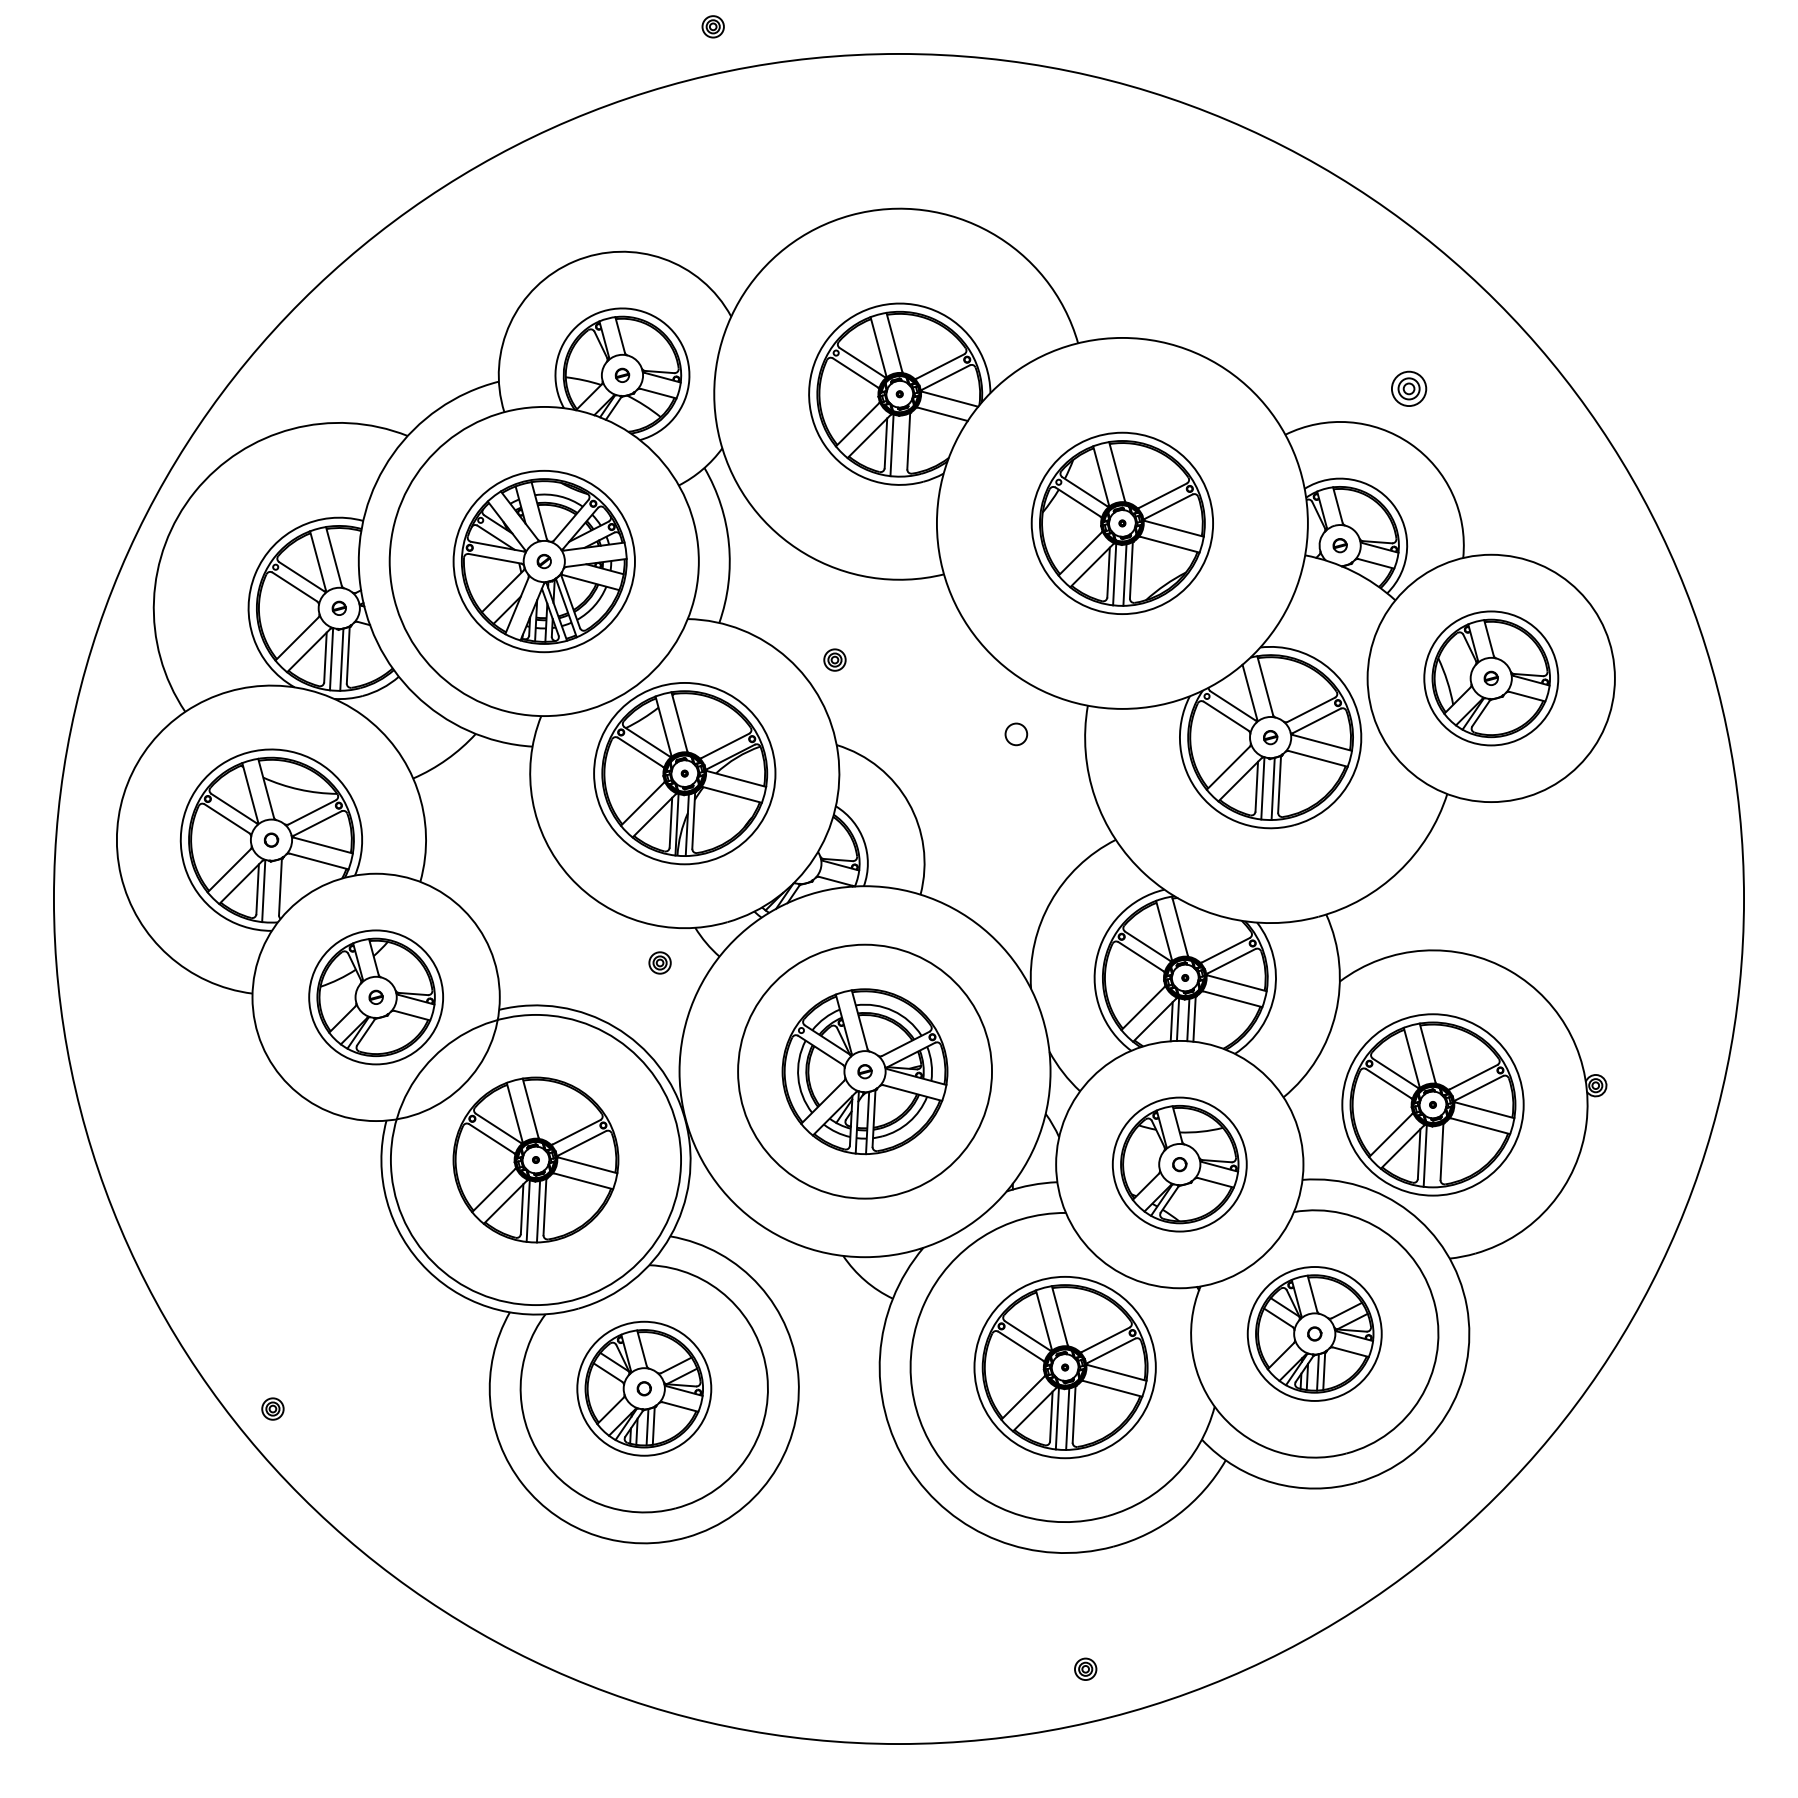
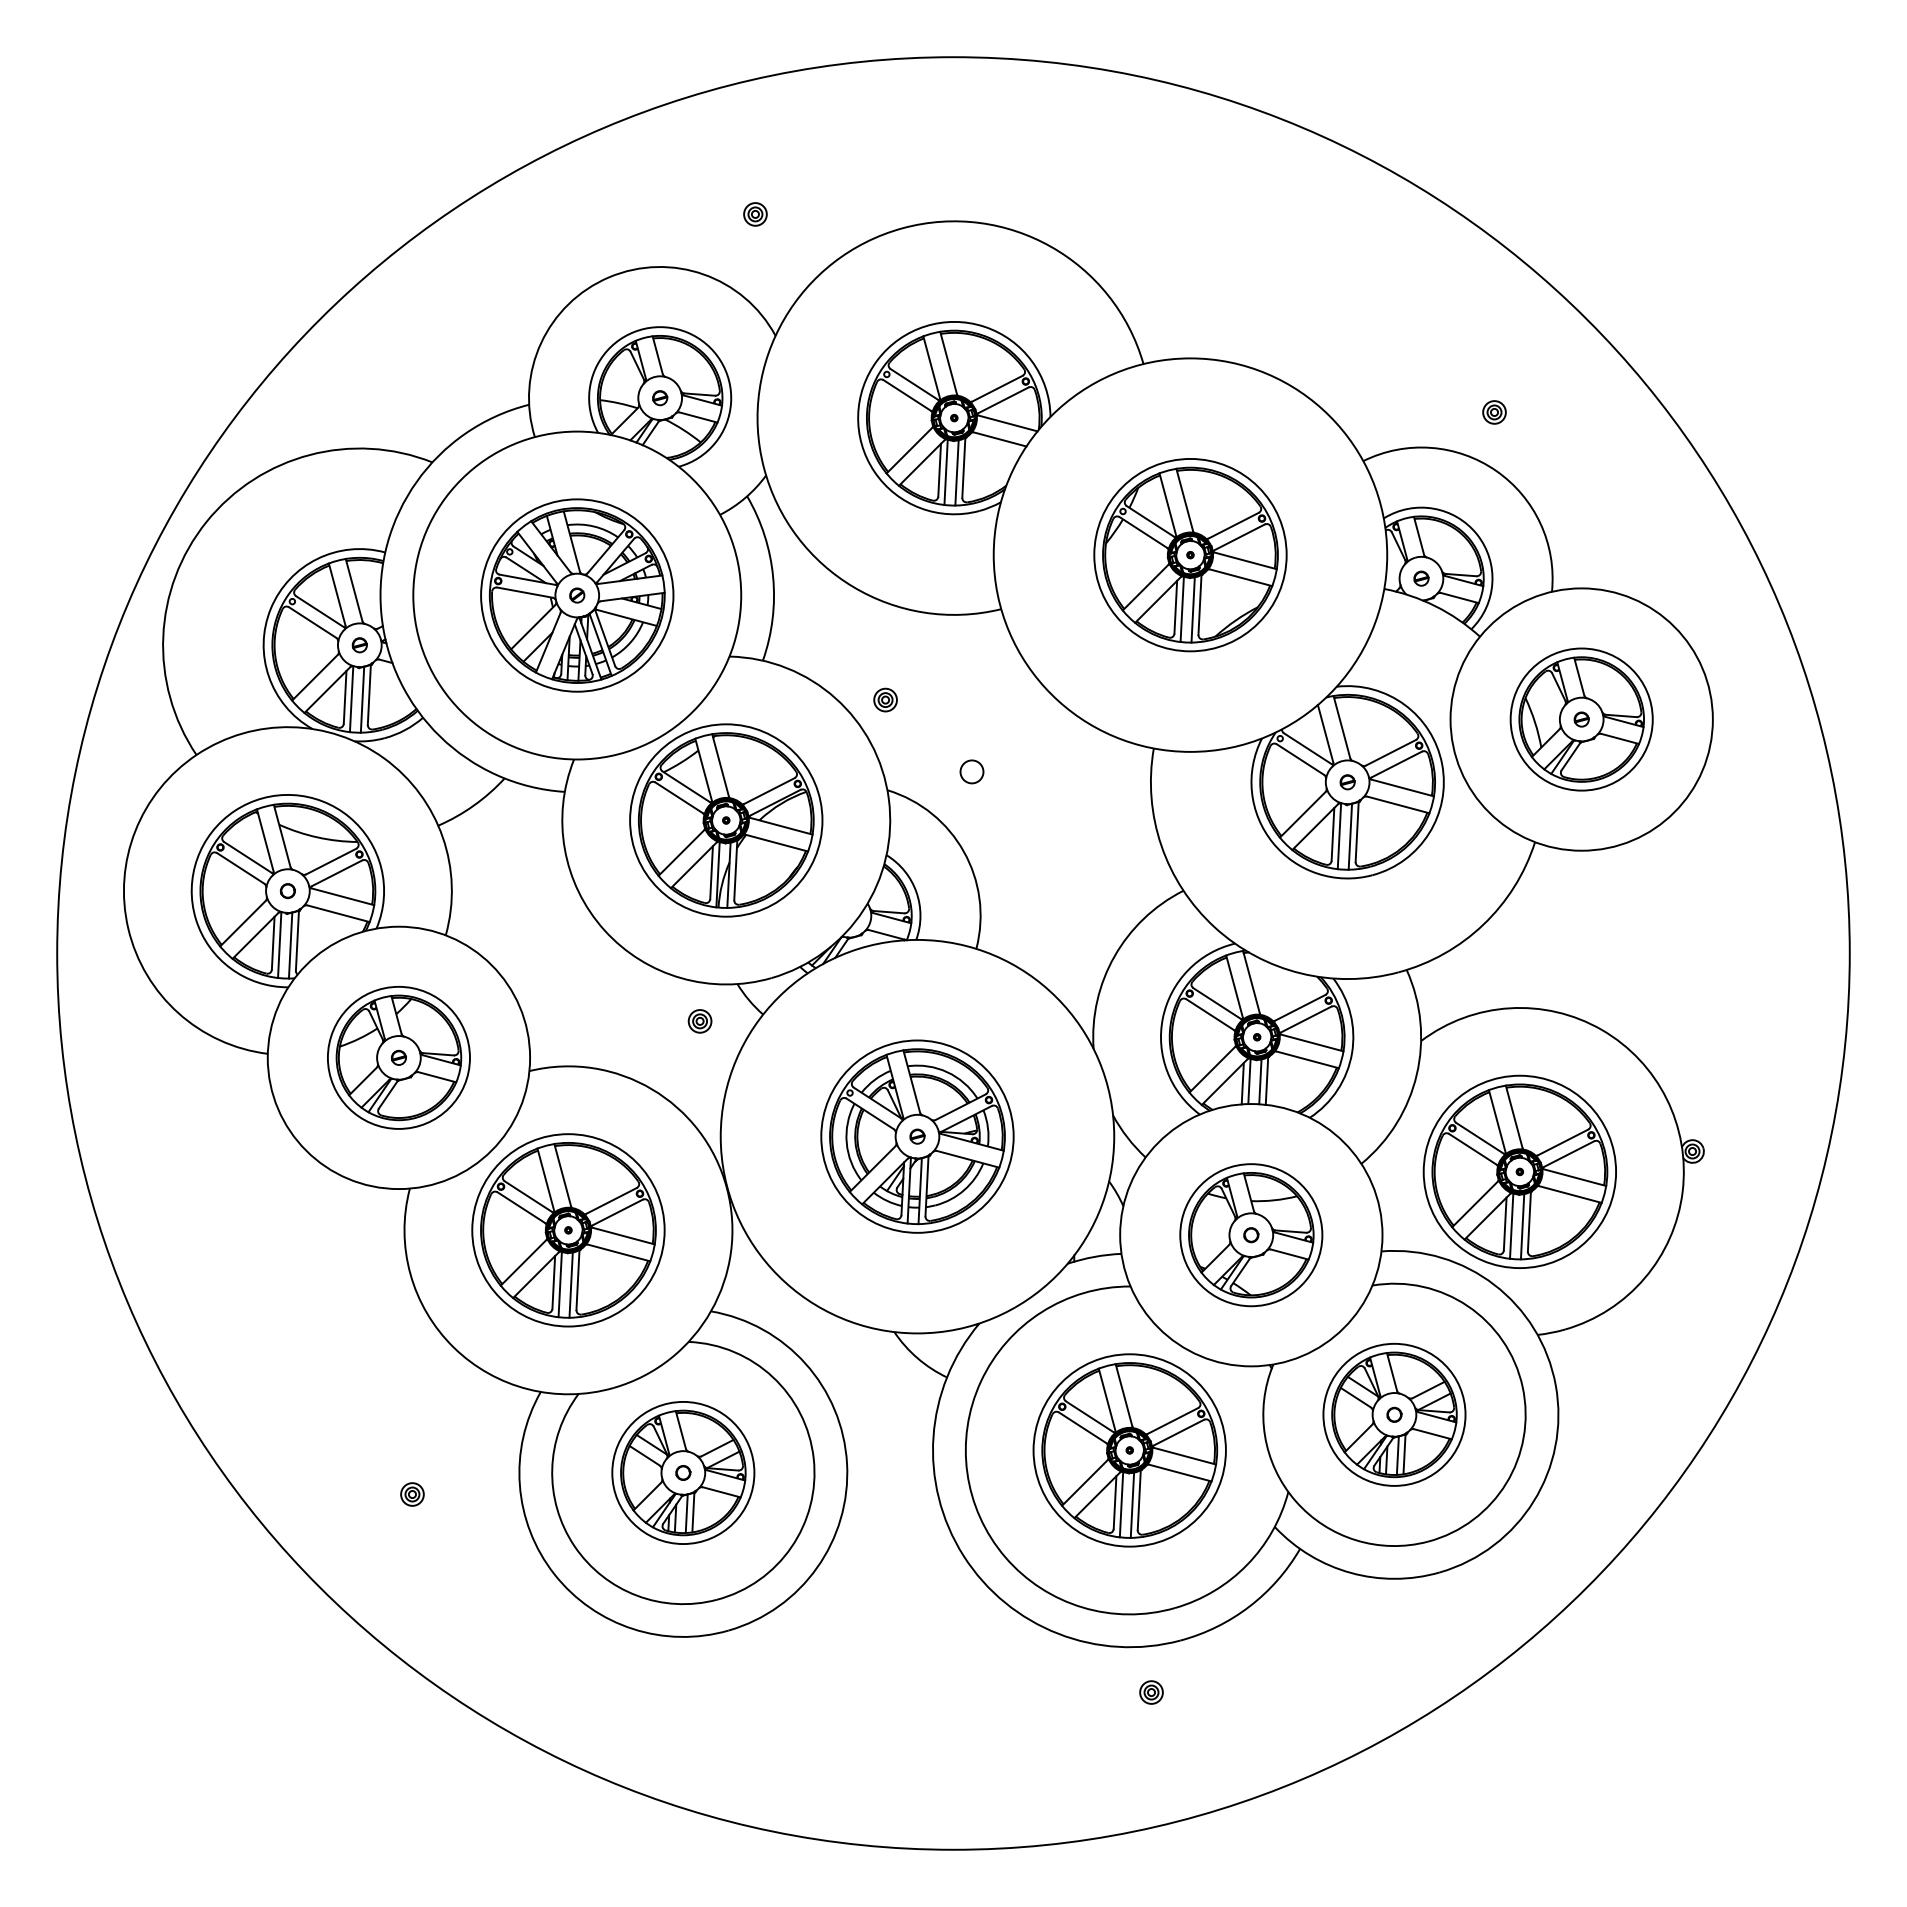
part: (713, 26) -> (755, 214), moved
part: (1409, 388) -> (1494, 412), size x0.62
line: (901, 445) -> (956, 472), added
circle: (1015, 734) -> (971, 771), moved
line: (273, 891) -> (290, 945), added
circle: (865, 1071) -> (917, 1136), size x0.71
line: (1435, 1156) -> (1522, 1226), added
circle: (536, 1160) -> (568, 1230), size x0.62
part: (272, 1409) -> (412, 1494), moved
part: (1085, 1669) -> (1151, 1692), moved

